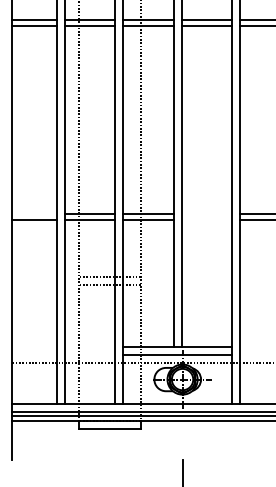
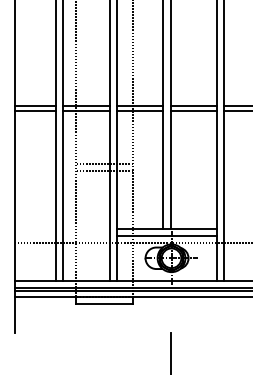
line: (34, 214) -> (35, 106), added
line: (206, 214) -> (193, 106), added
line: (206, 220) -> (193, 111), added

